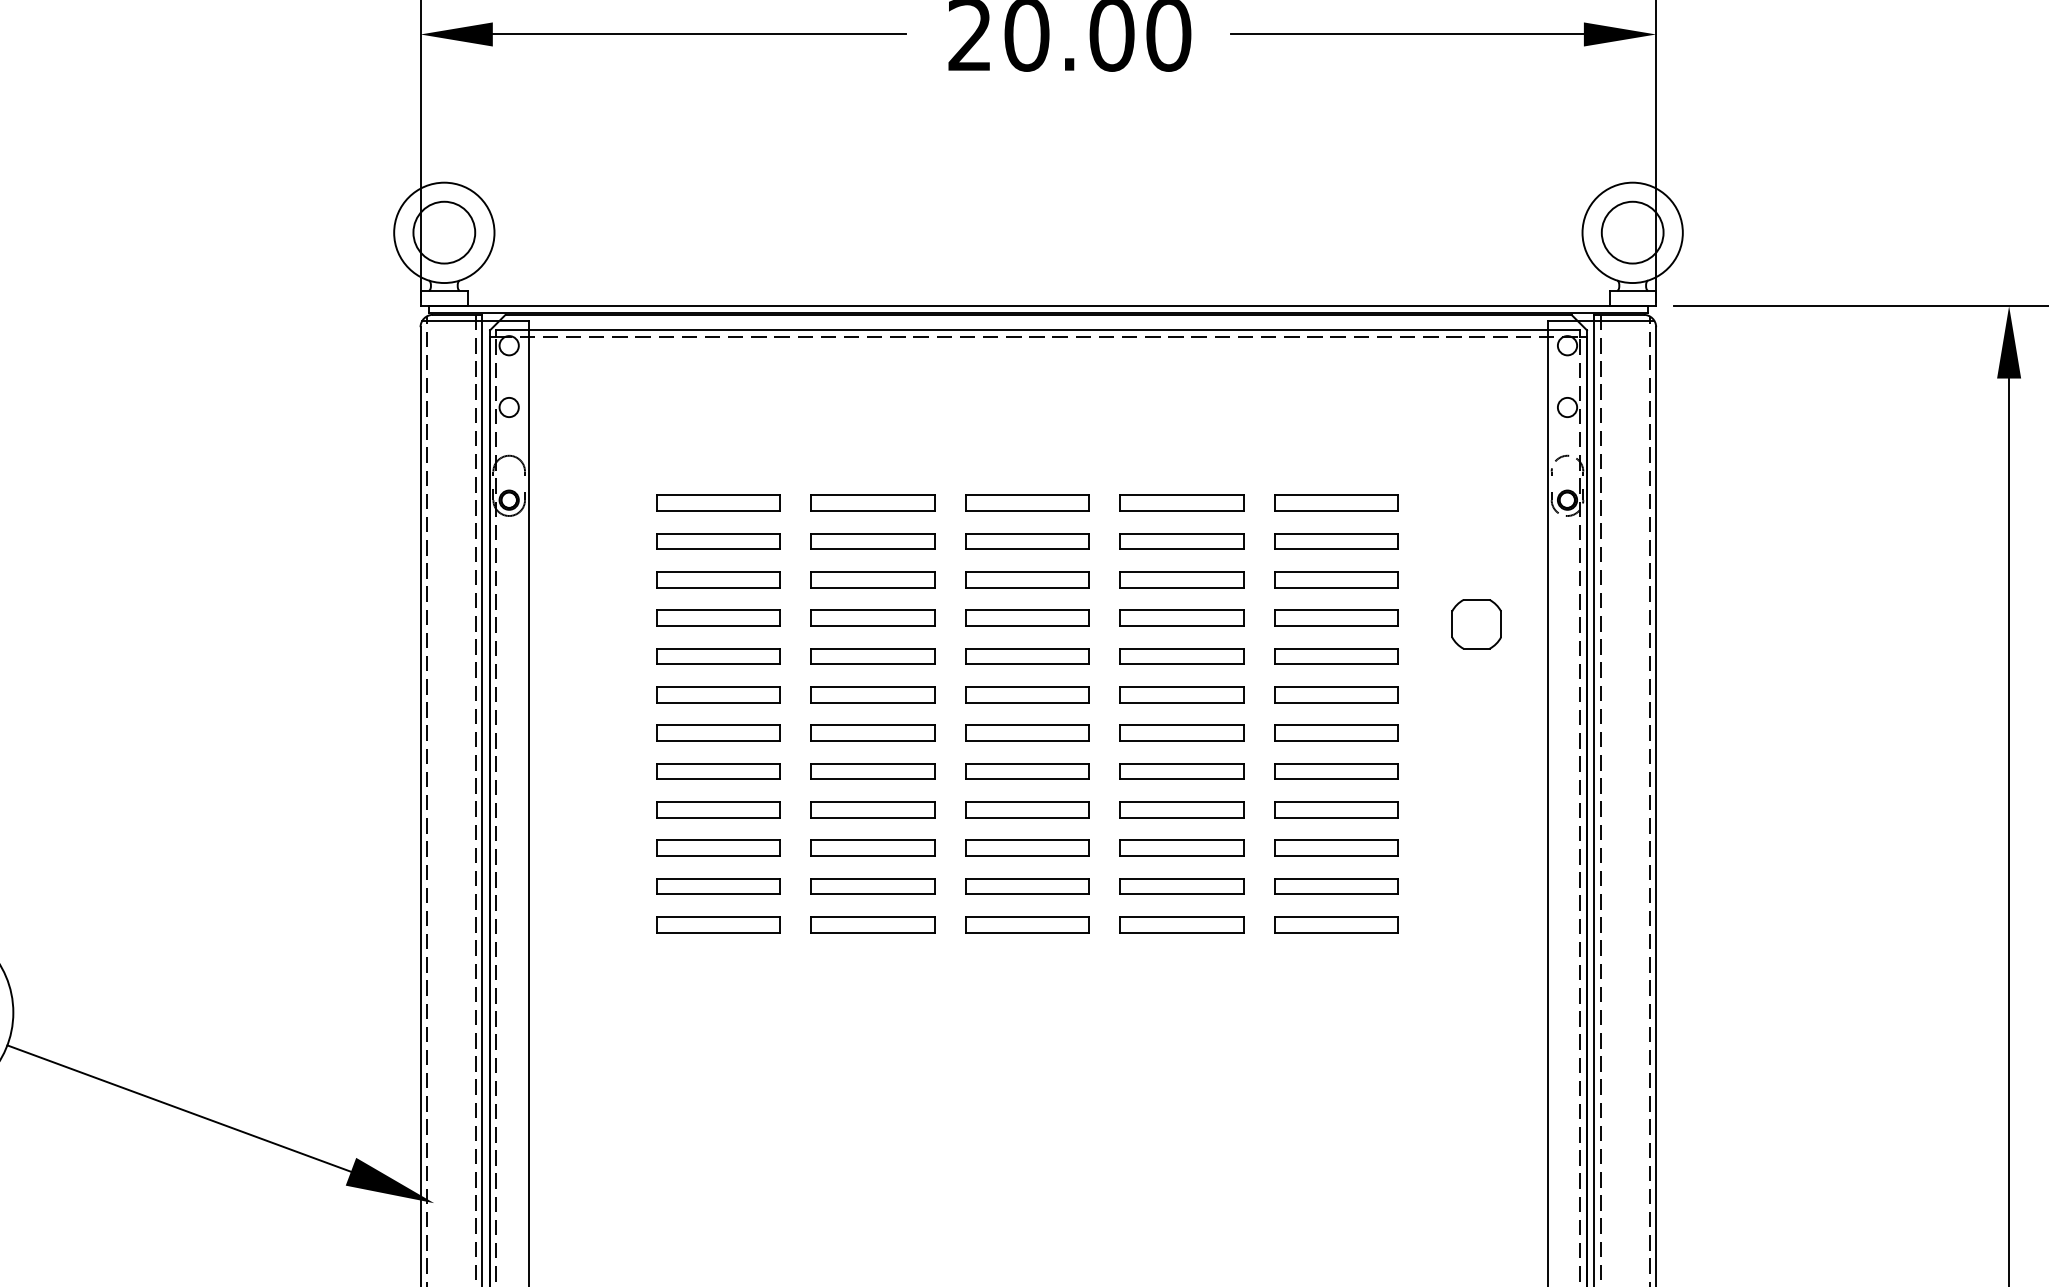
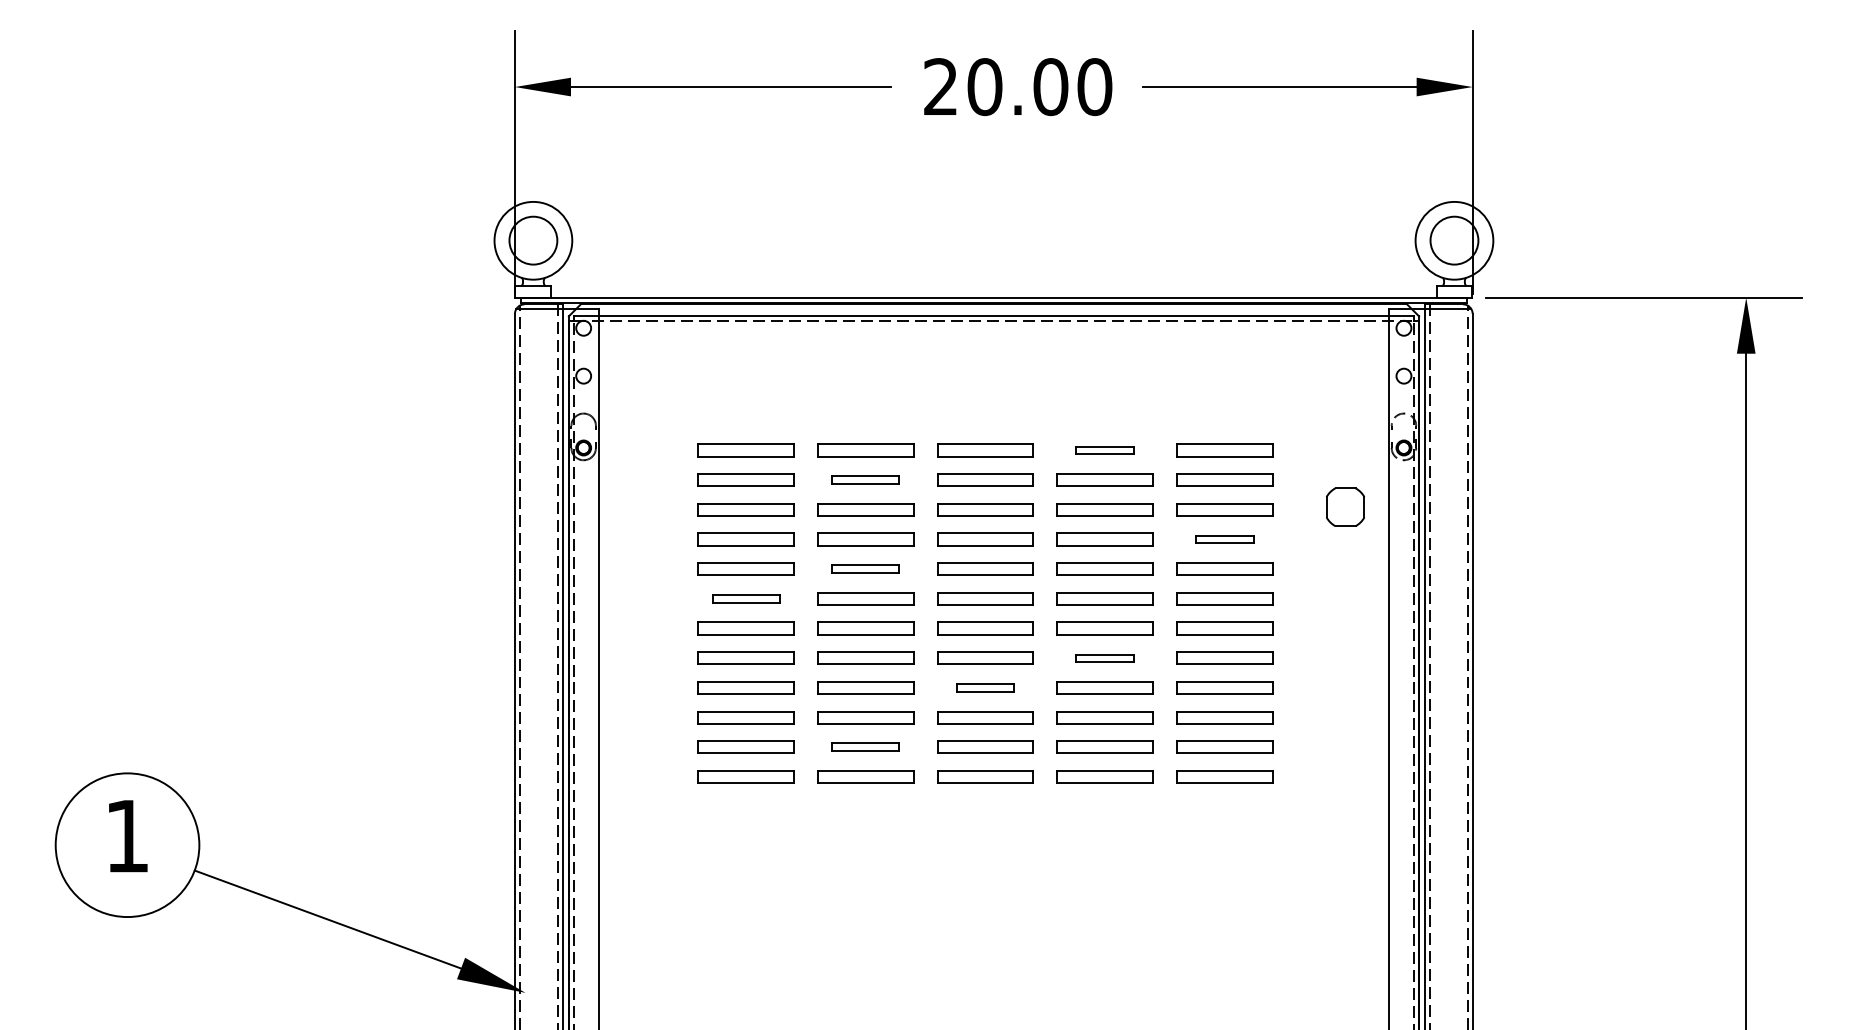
part: (1181, 503) -> (1104, 450), size x0.6
part: (872, 540) -> (865, 479), size x0.7
part: (1335, 618) -> (1224, 539), size x0.6
part: (1476, 623) -> (1345, 506), moved
part: (872, 655) -> (865, 568), size x0.7
part: (717, 694) -> (745, 598), size x0.7
part: (1181, 770) -> (1104, 657), size x0.6
part: (1027, 809) -> (985, 687), size x0.6
part: (872, 885) -> (865, 746), size x0.7

